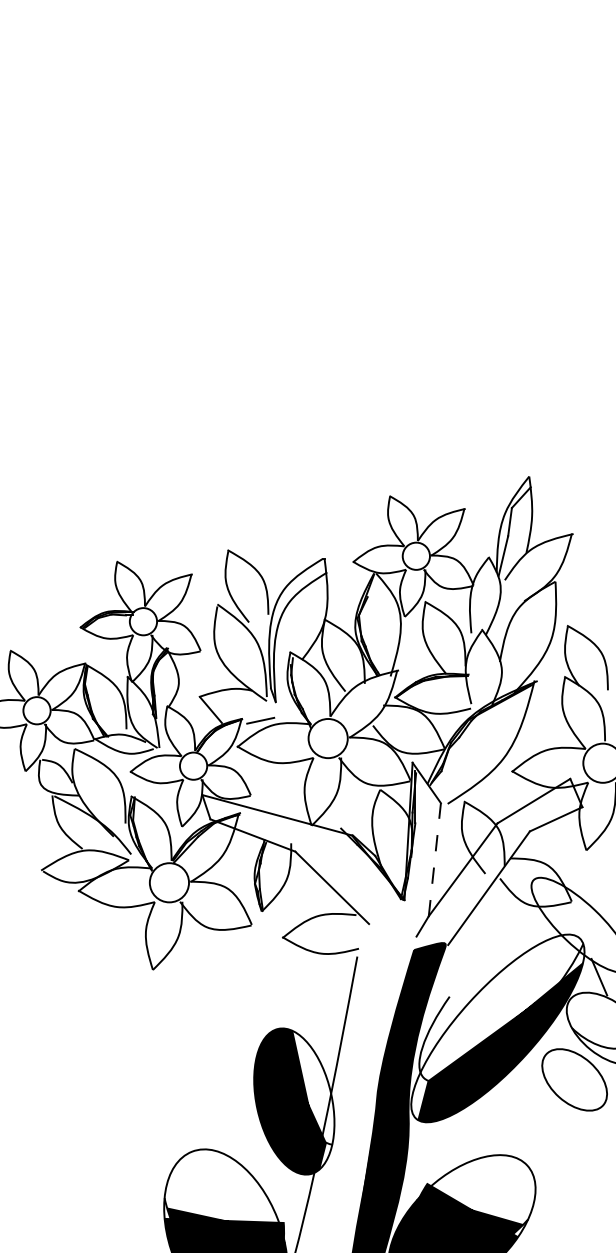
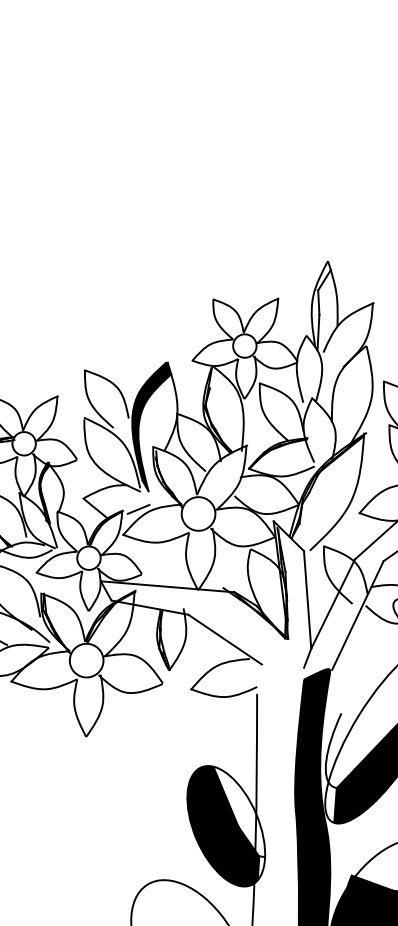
fill: (297, 630) -> (155, 427), added
line: (434, 859) -> (307, 599), dashed -> solid

